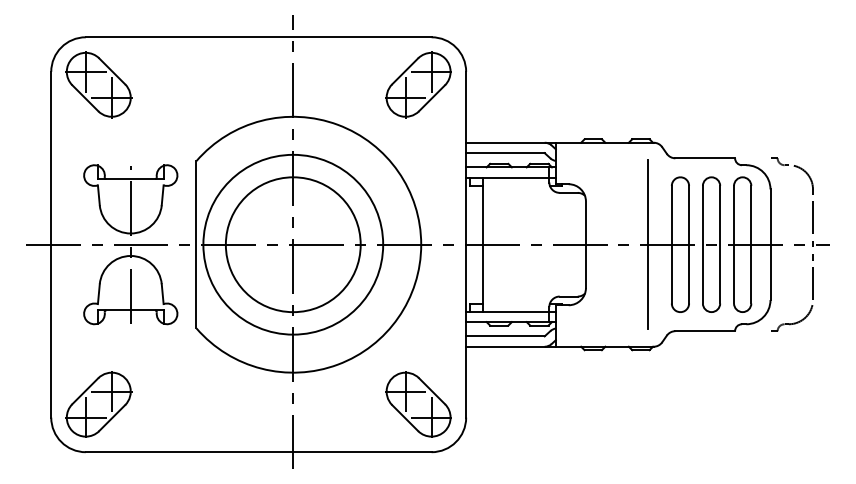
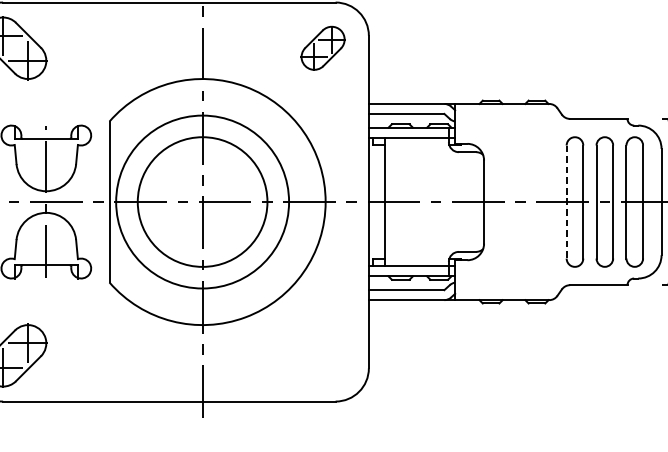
part: (418, 84) -> (323, 47), size x0.7
line: (647, 244) -> (543, 201), removed
line: (671, 244) -> (566, 201), solid -> dashed
part: (418, 404) -> (323, 355), removed

